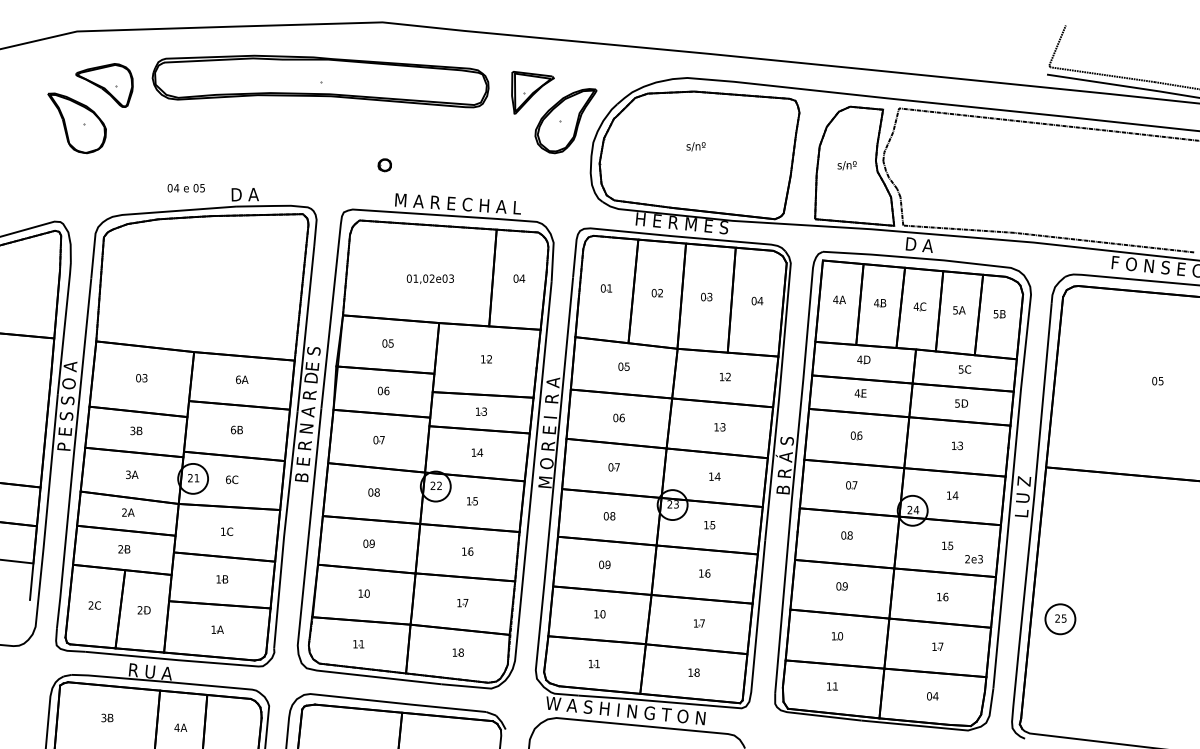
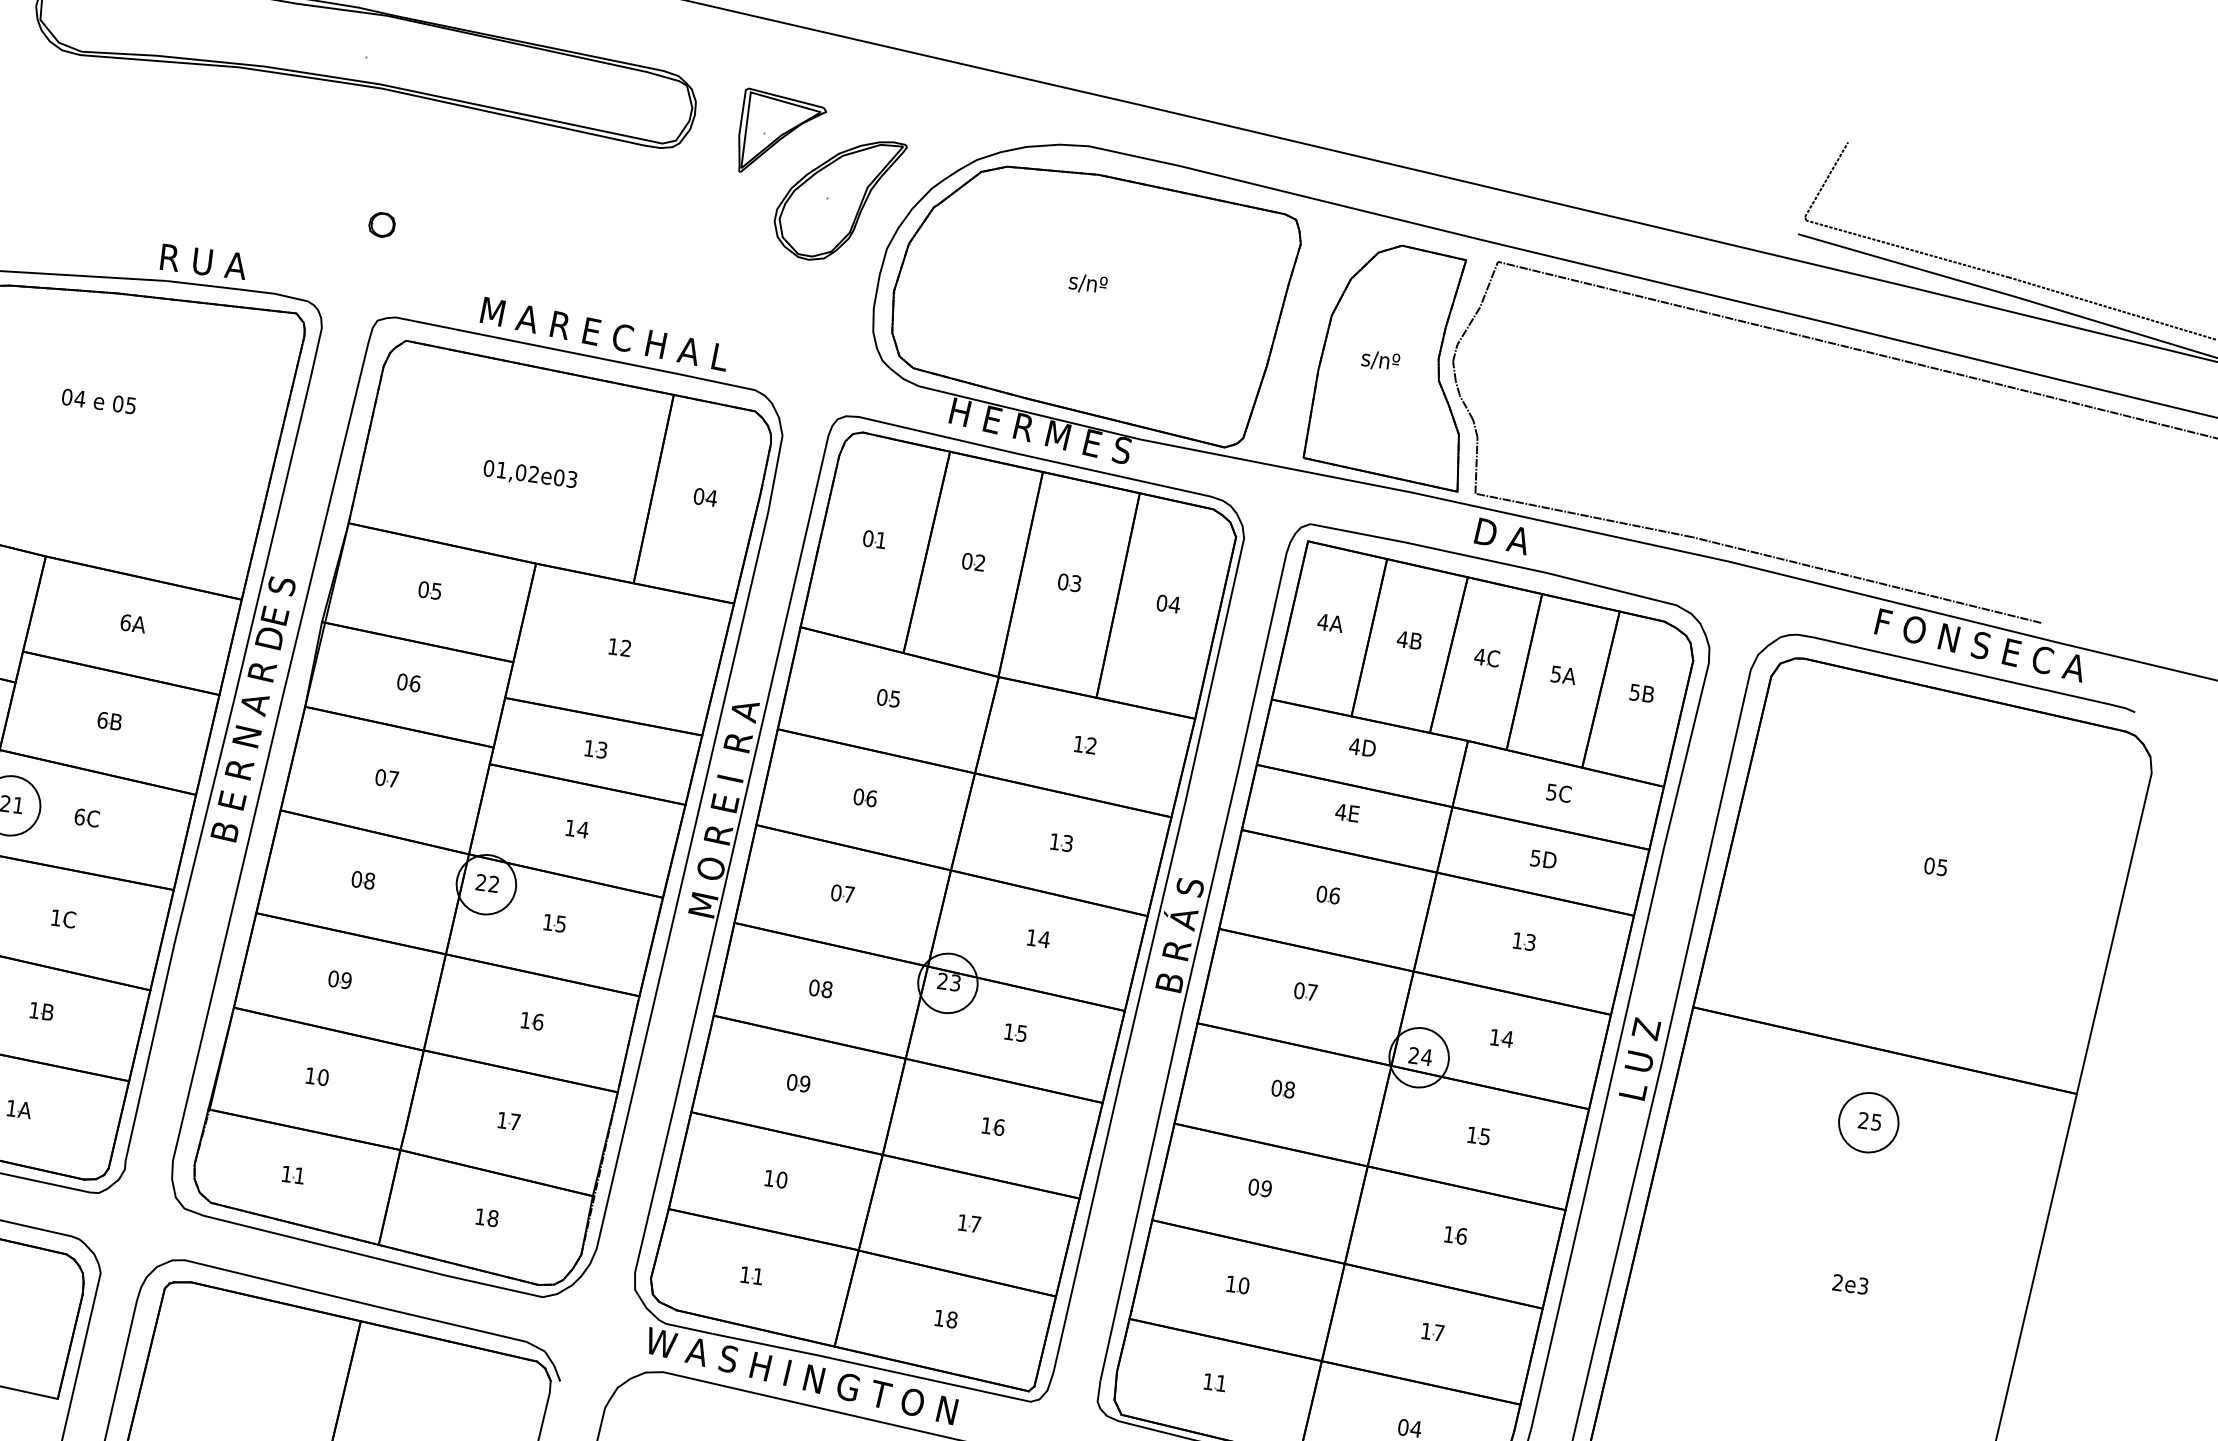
part: (384, 165) -> (381, 225), moved
text: (185, 188) -> (97, 401), moved
text: (253, 194) -> (204, 261), D A -> R U A
text: (973, 559) -> (1849, 1284), moved
part: (1060, 619) -> (1868, 1123), moved

